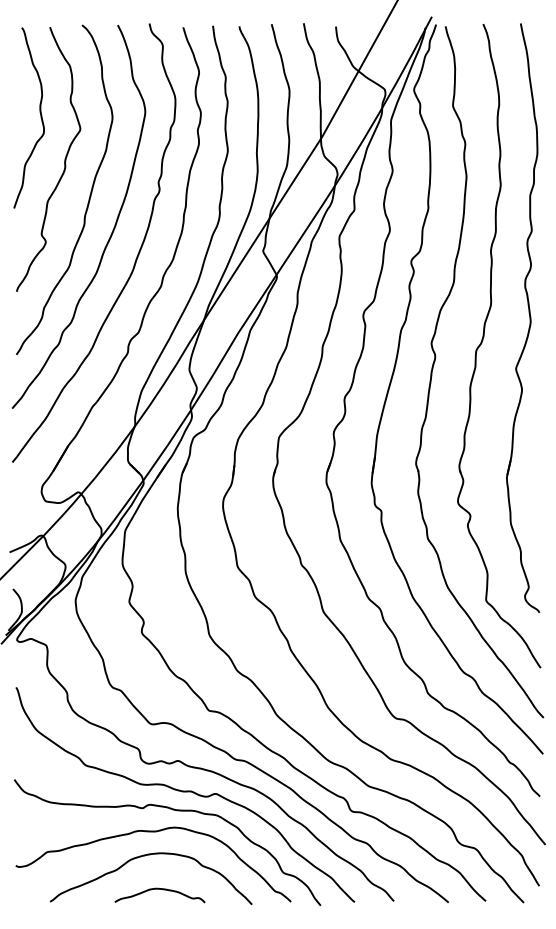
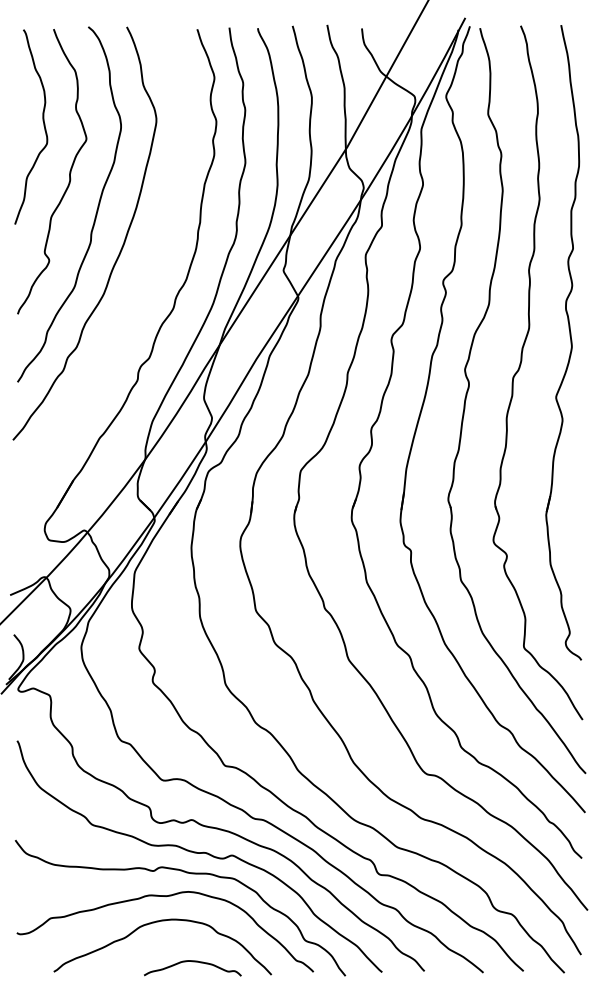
curve: (136, 256) -> (146, 276), removed
curve: (159, 889) -> (192, 961), moved

